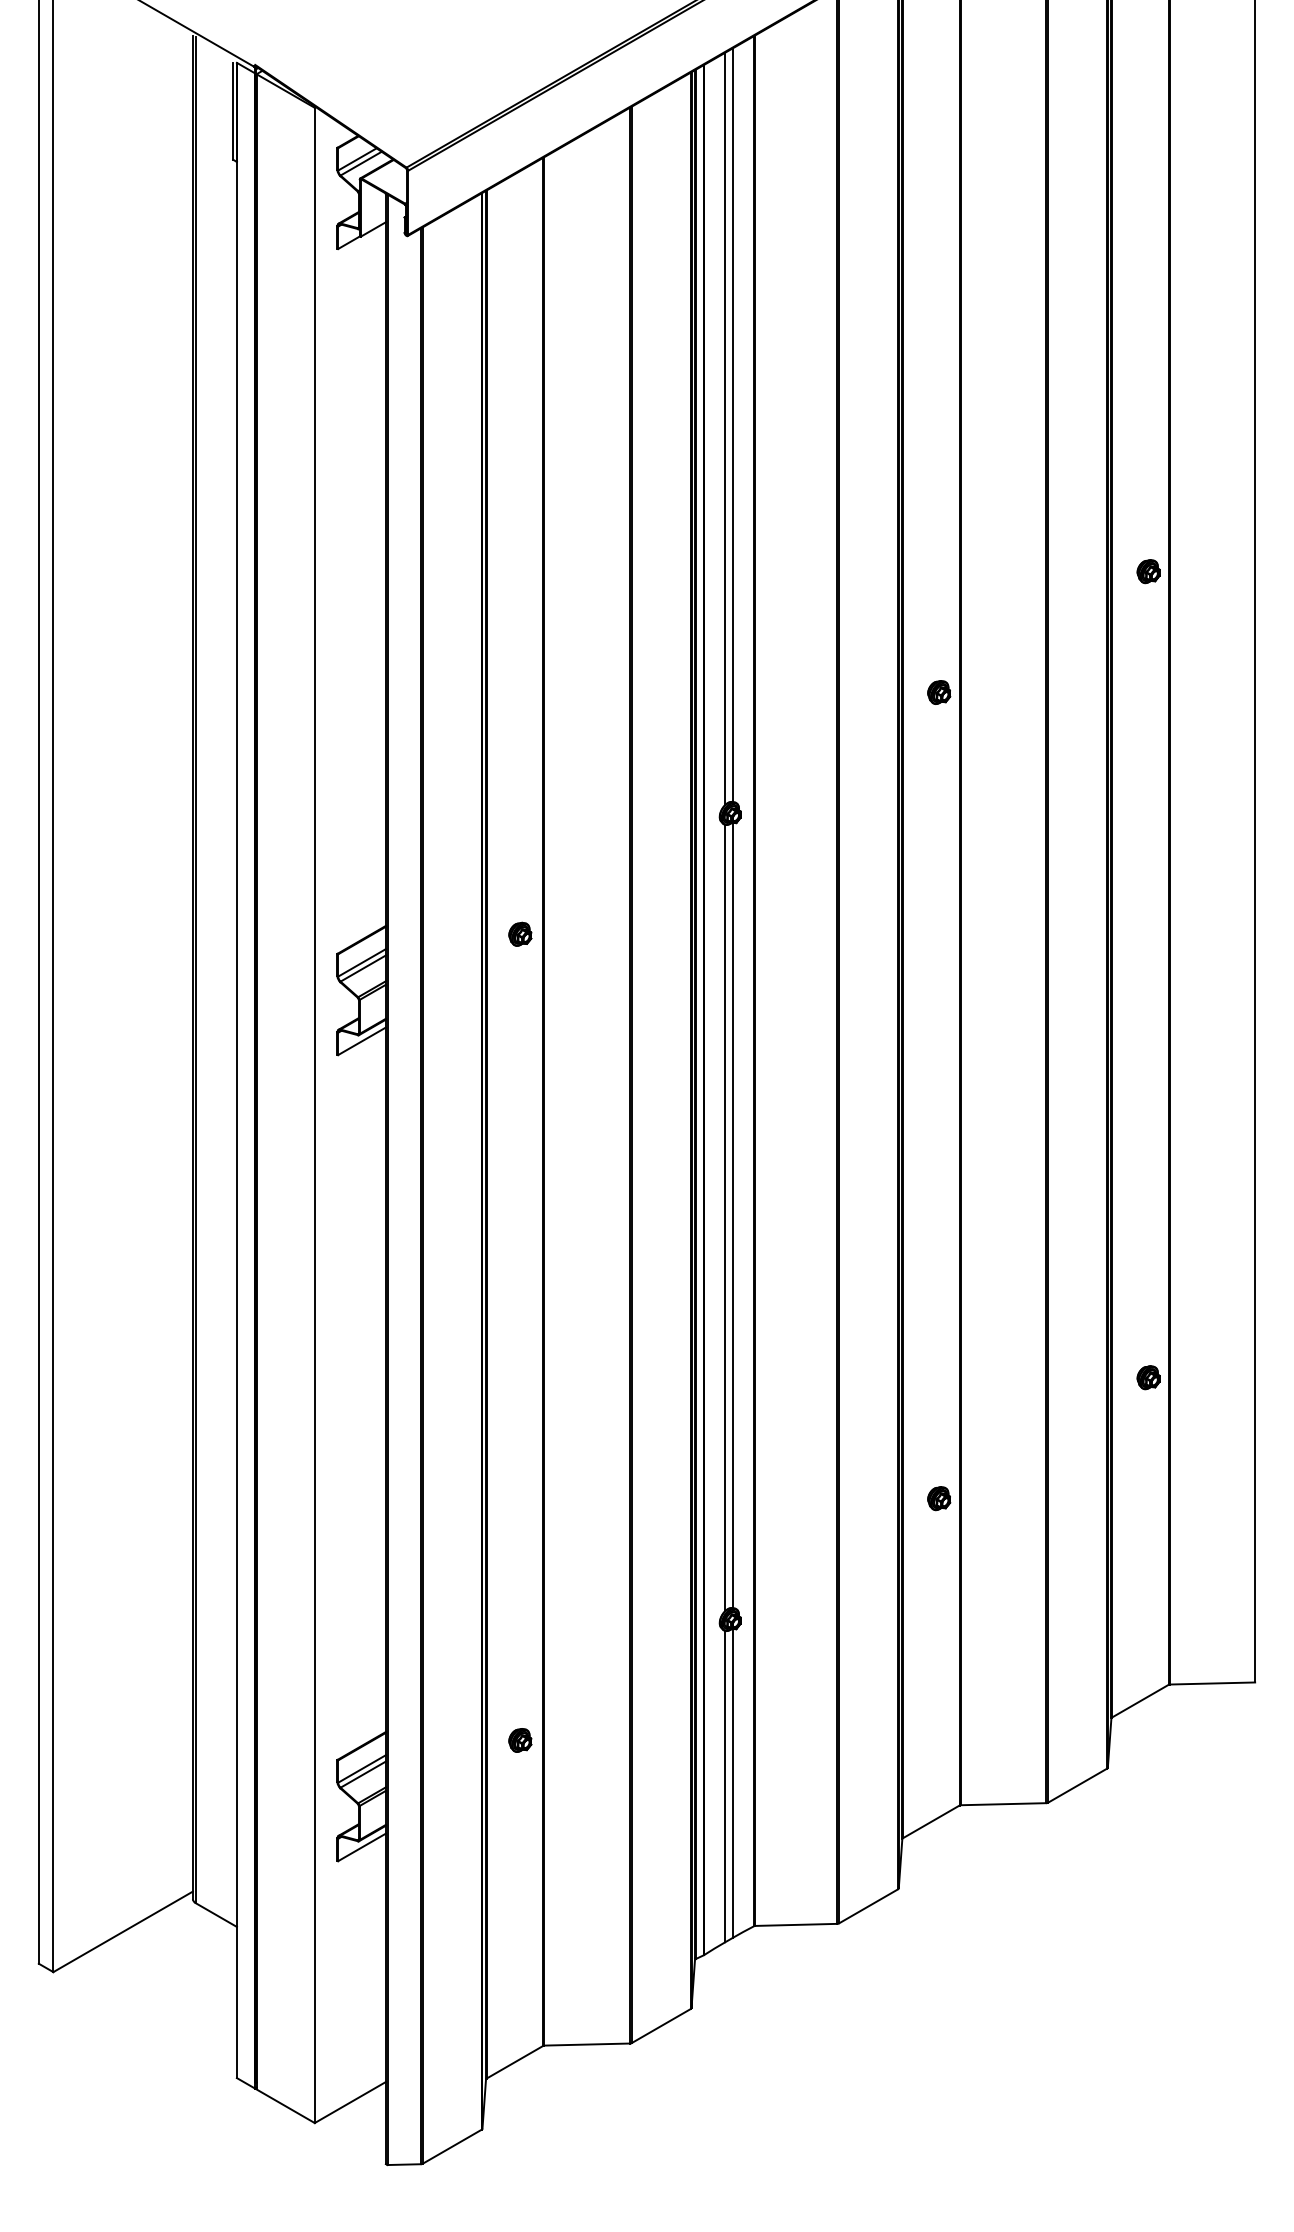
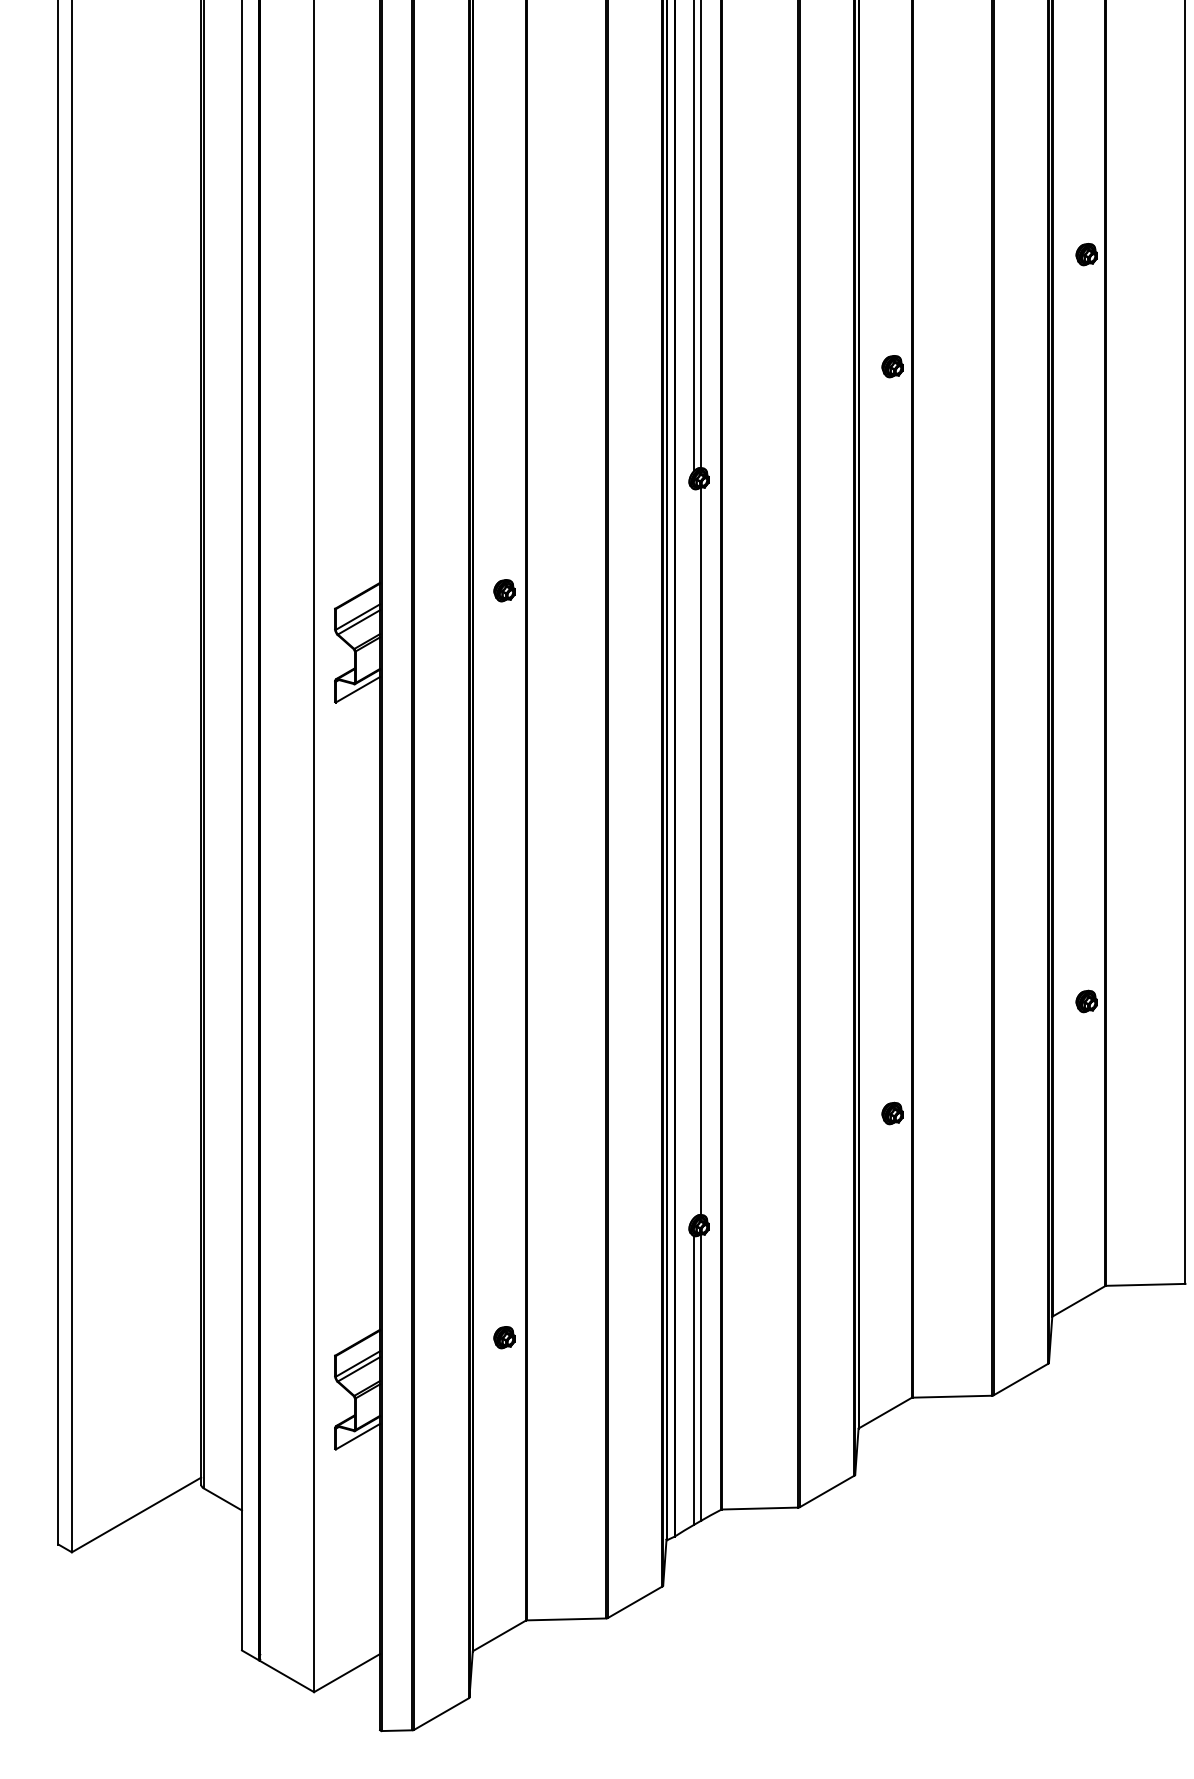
line: (725, 1217) -> (694, 853), removed

